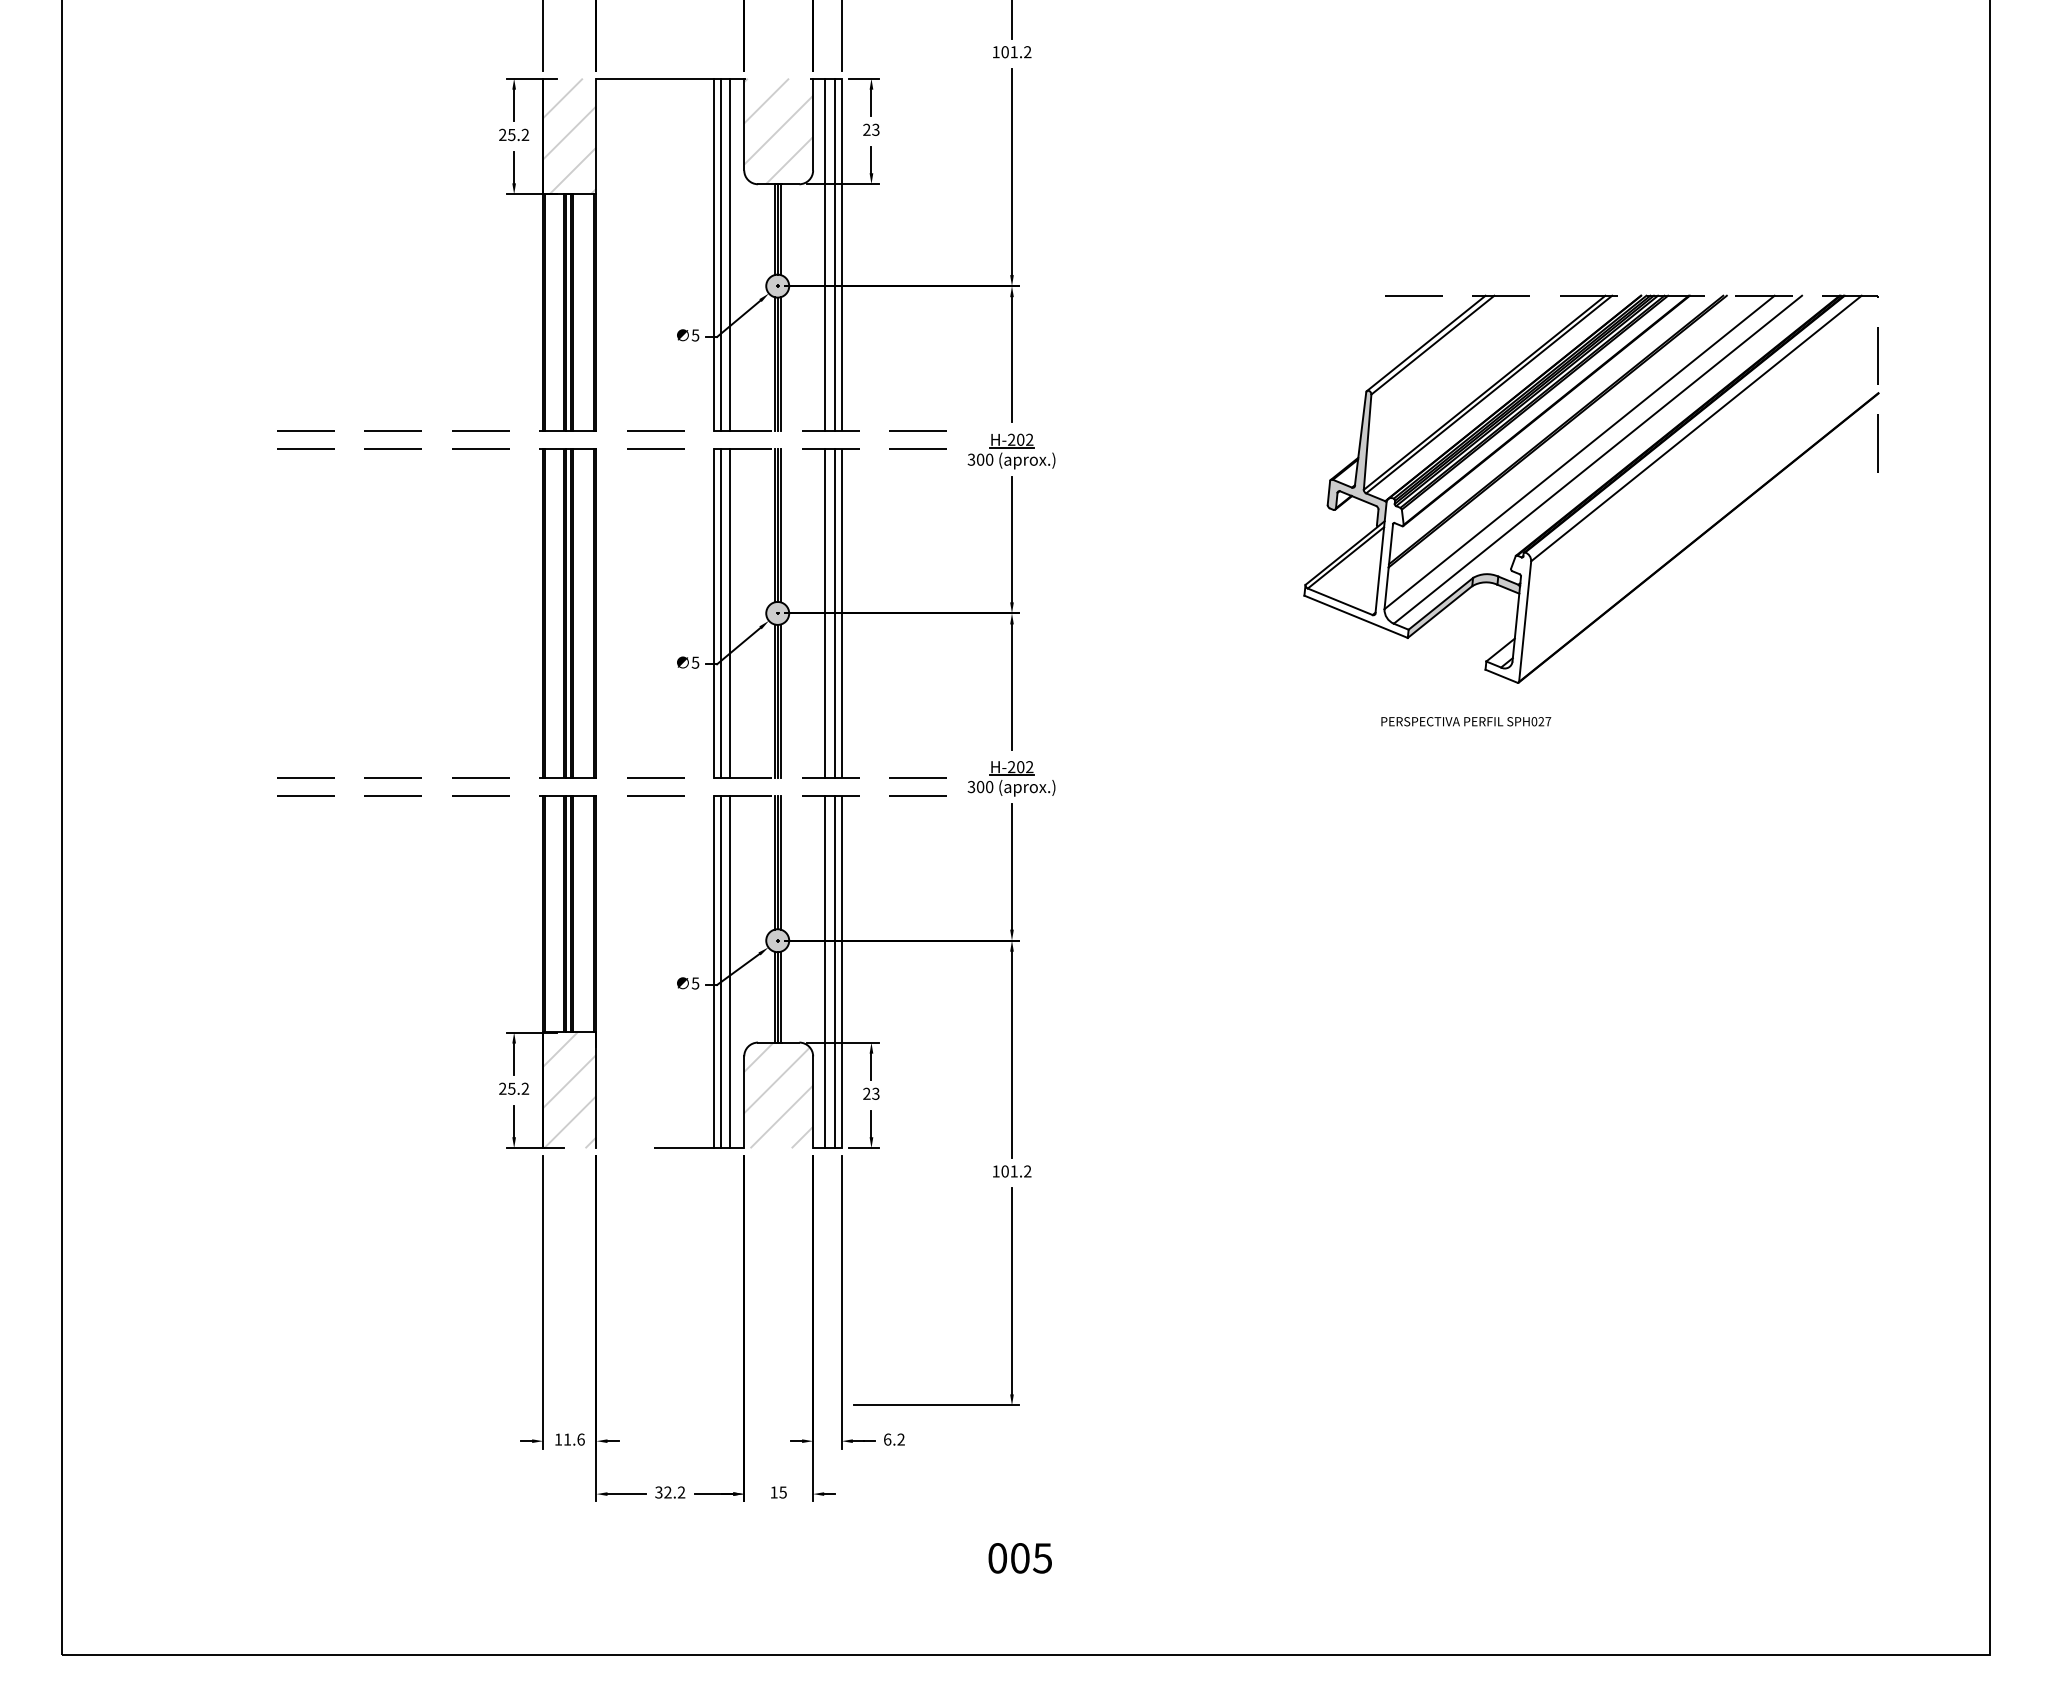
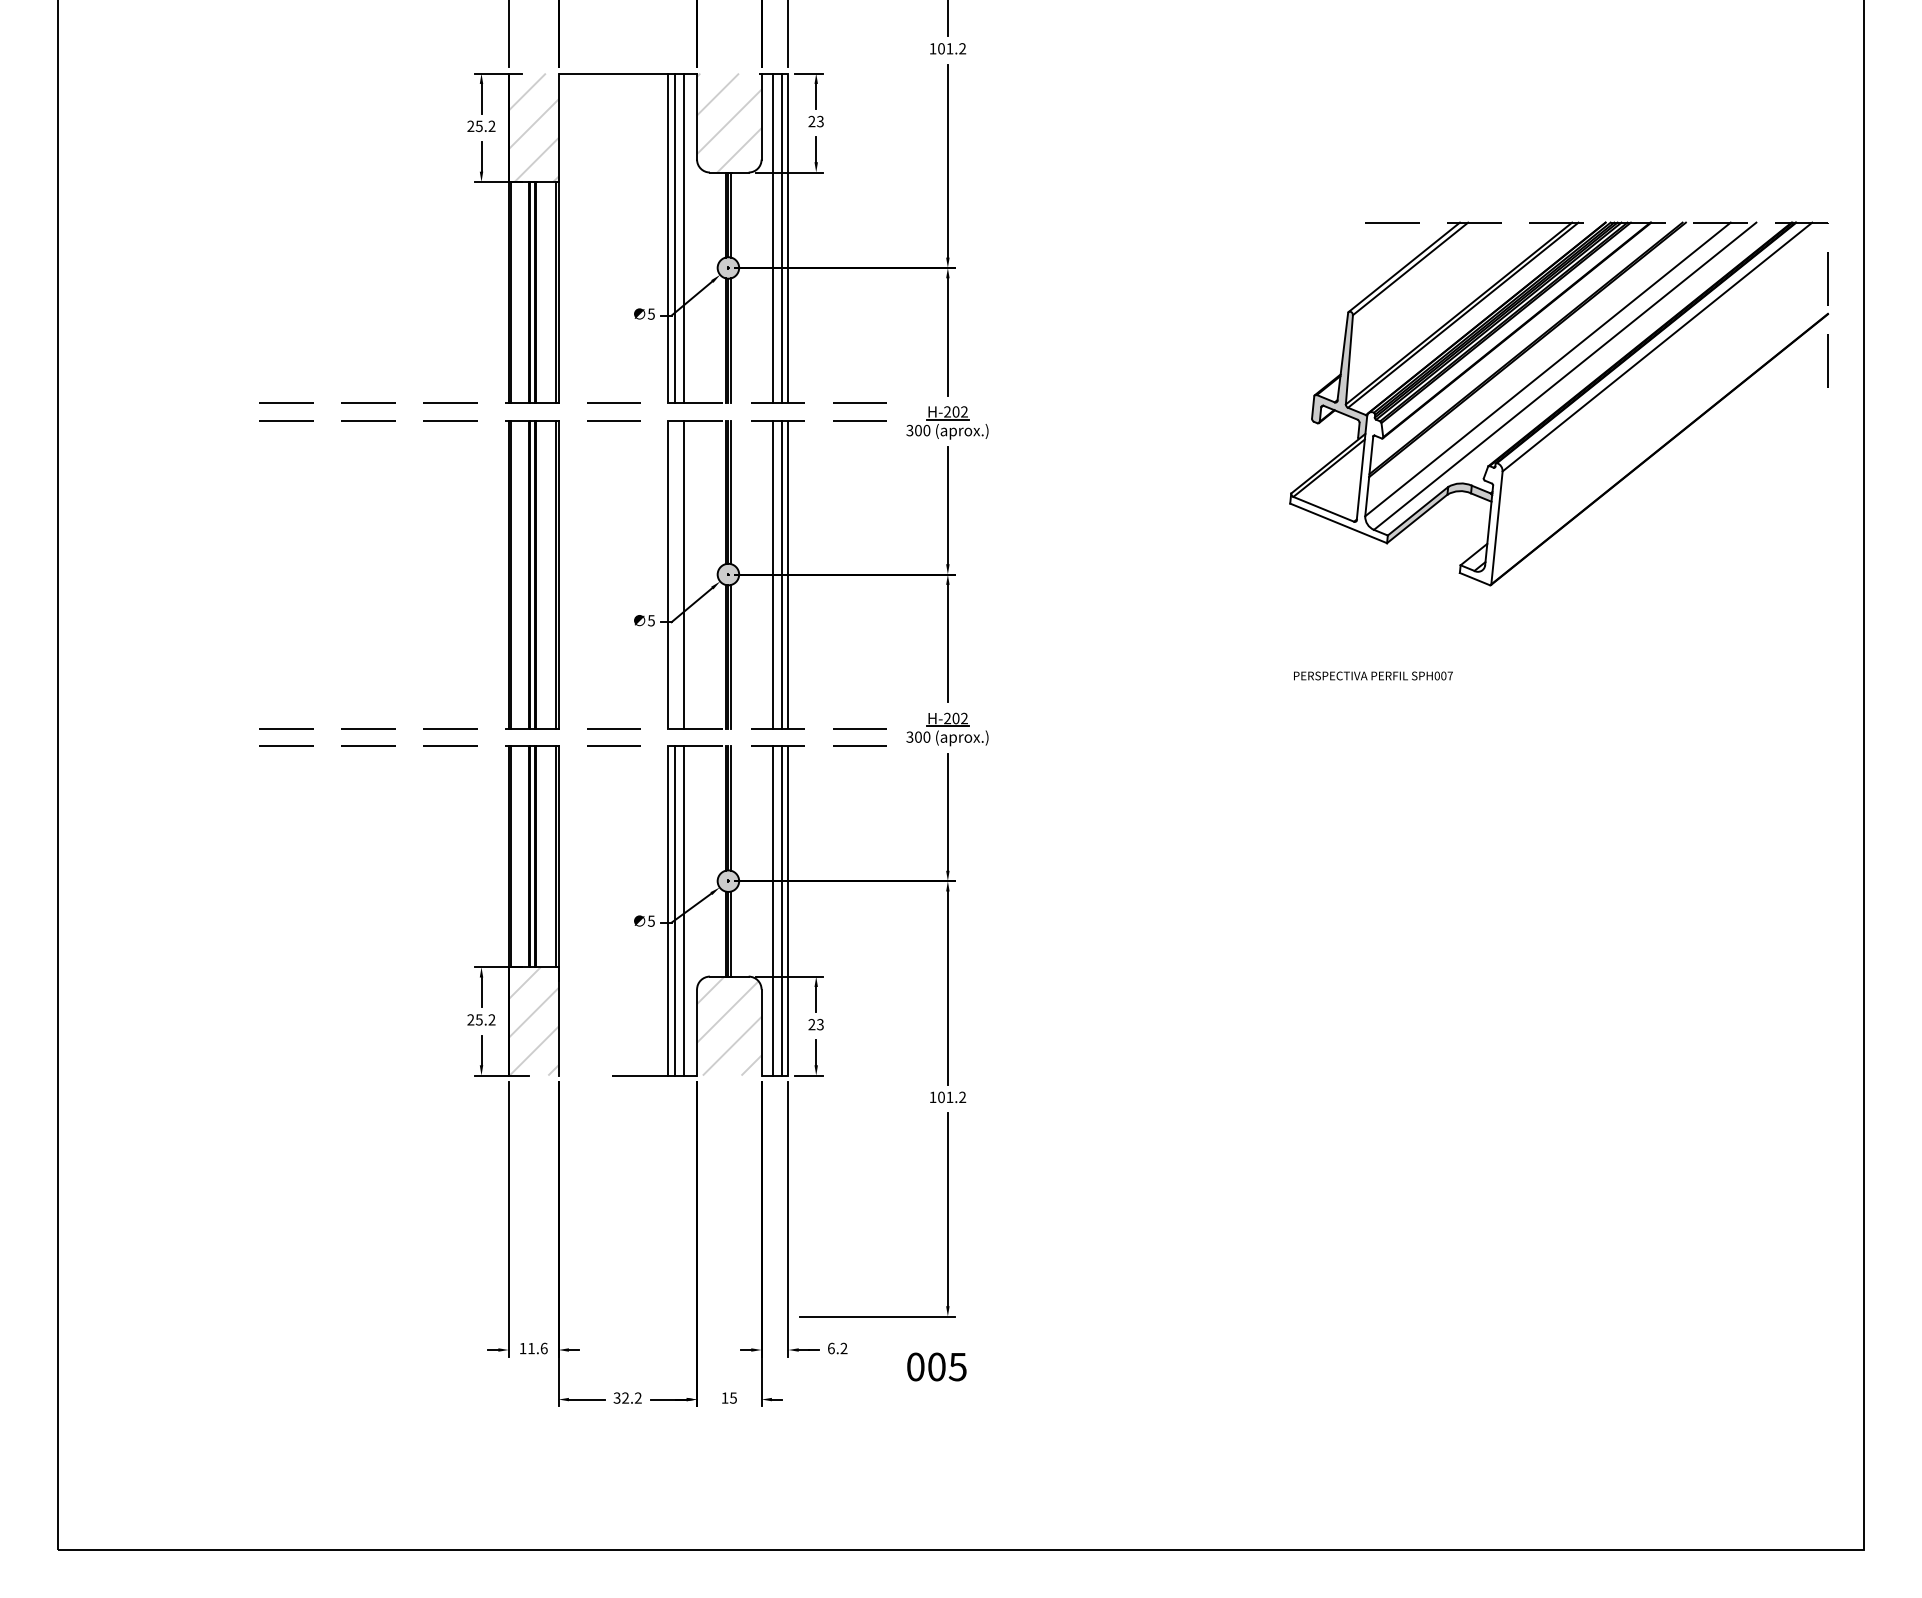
part: (1591, 488) -> (1559, 403), moved
line: (720, 613) -> (674, 574), removed
text: (1541, 721) -> (1443, 675), SPH027 -> SPH007
text: (1019, 1558) -> (936, 1367), moved

